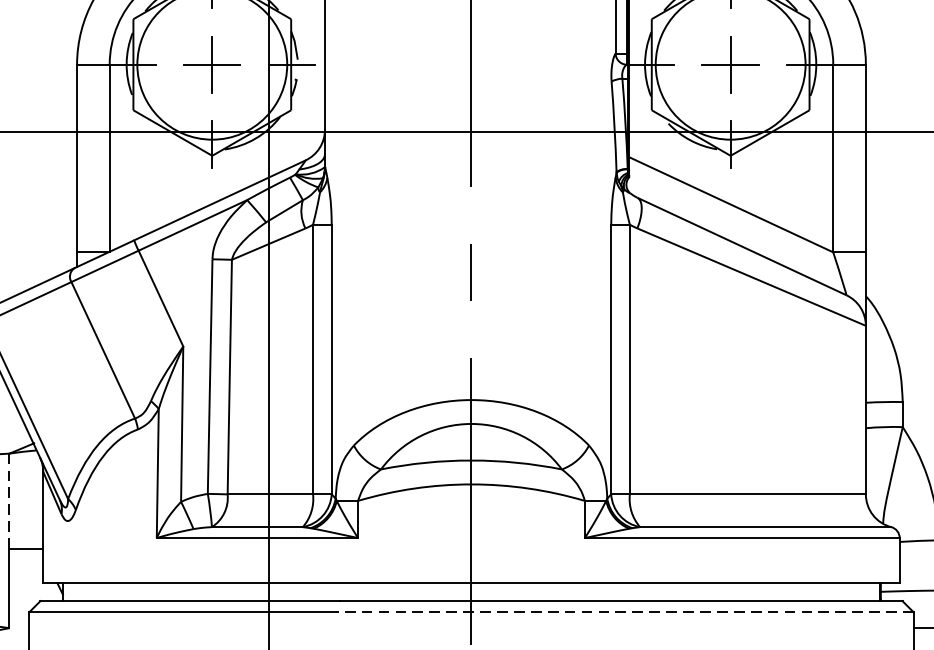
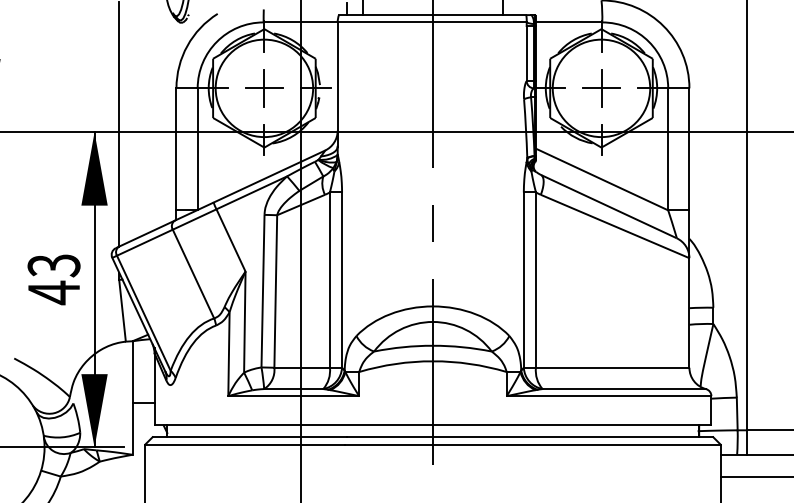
line: (9, 501) -> (132, 372), dashed -> solid
line: (624, 612) -> (532, 444), dashed -> solid

